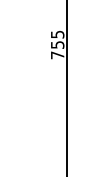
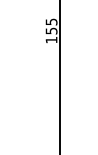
text: (57, 54) -> (51, 39), 755 -> 155

